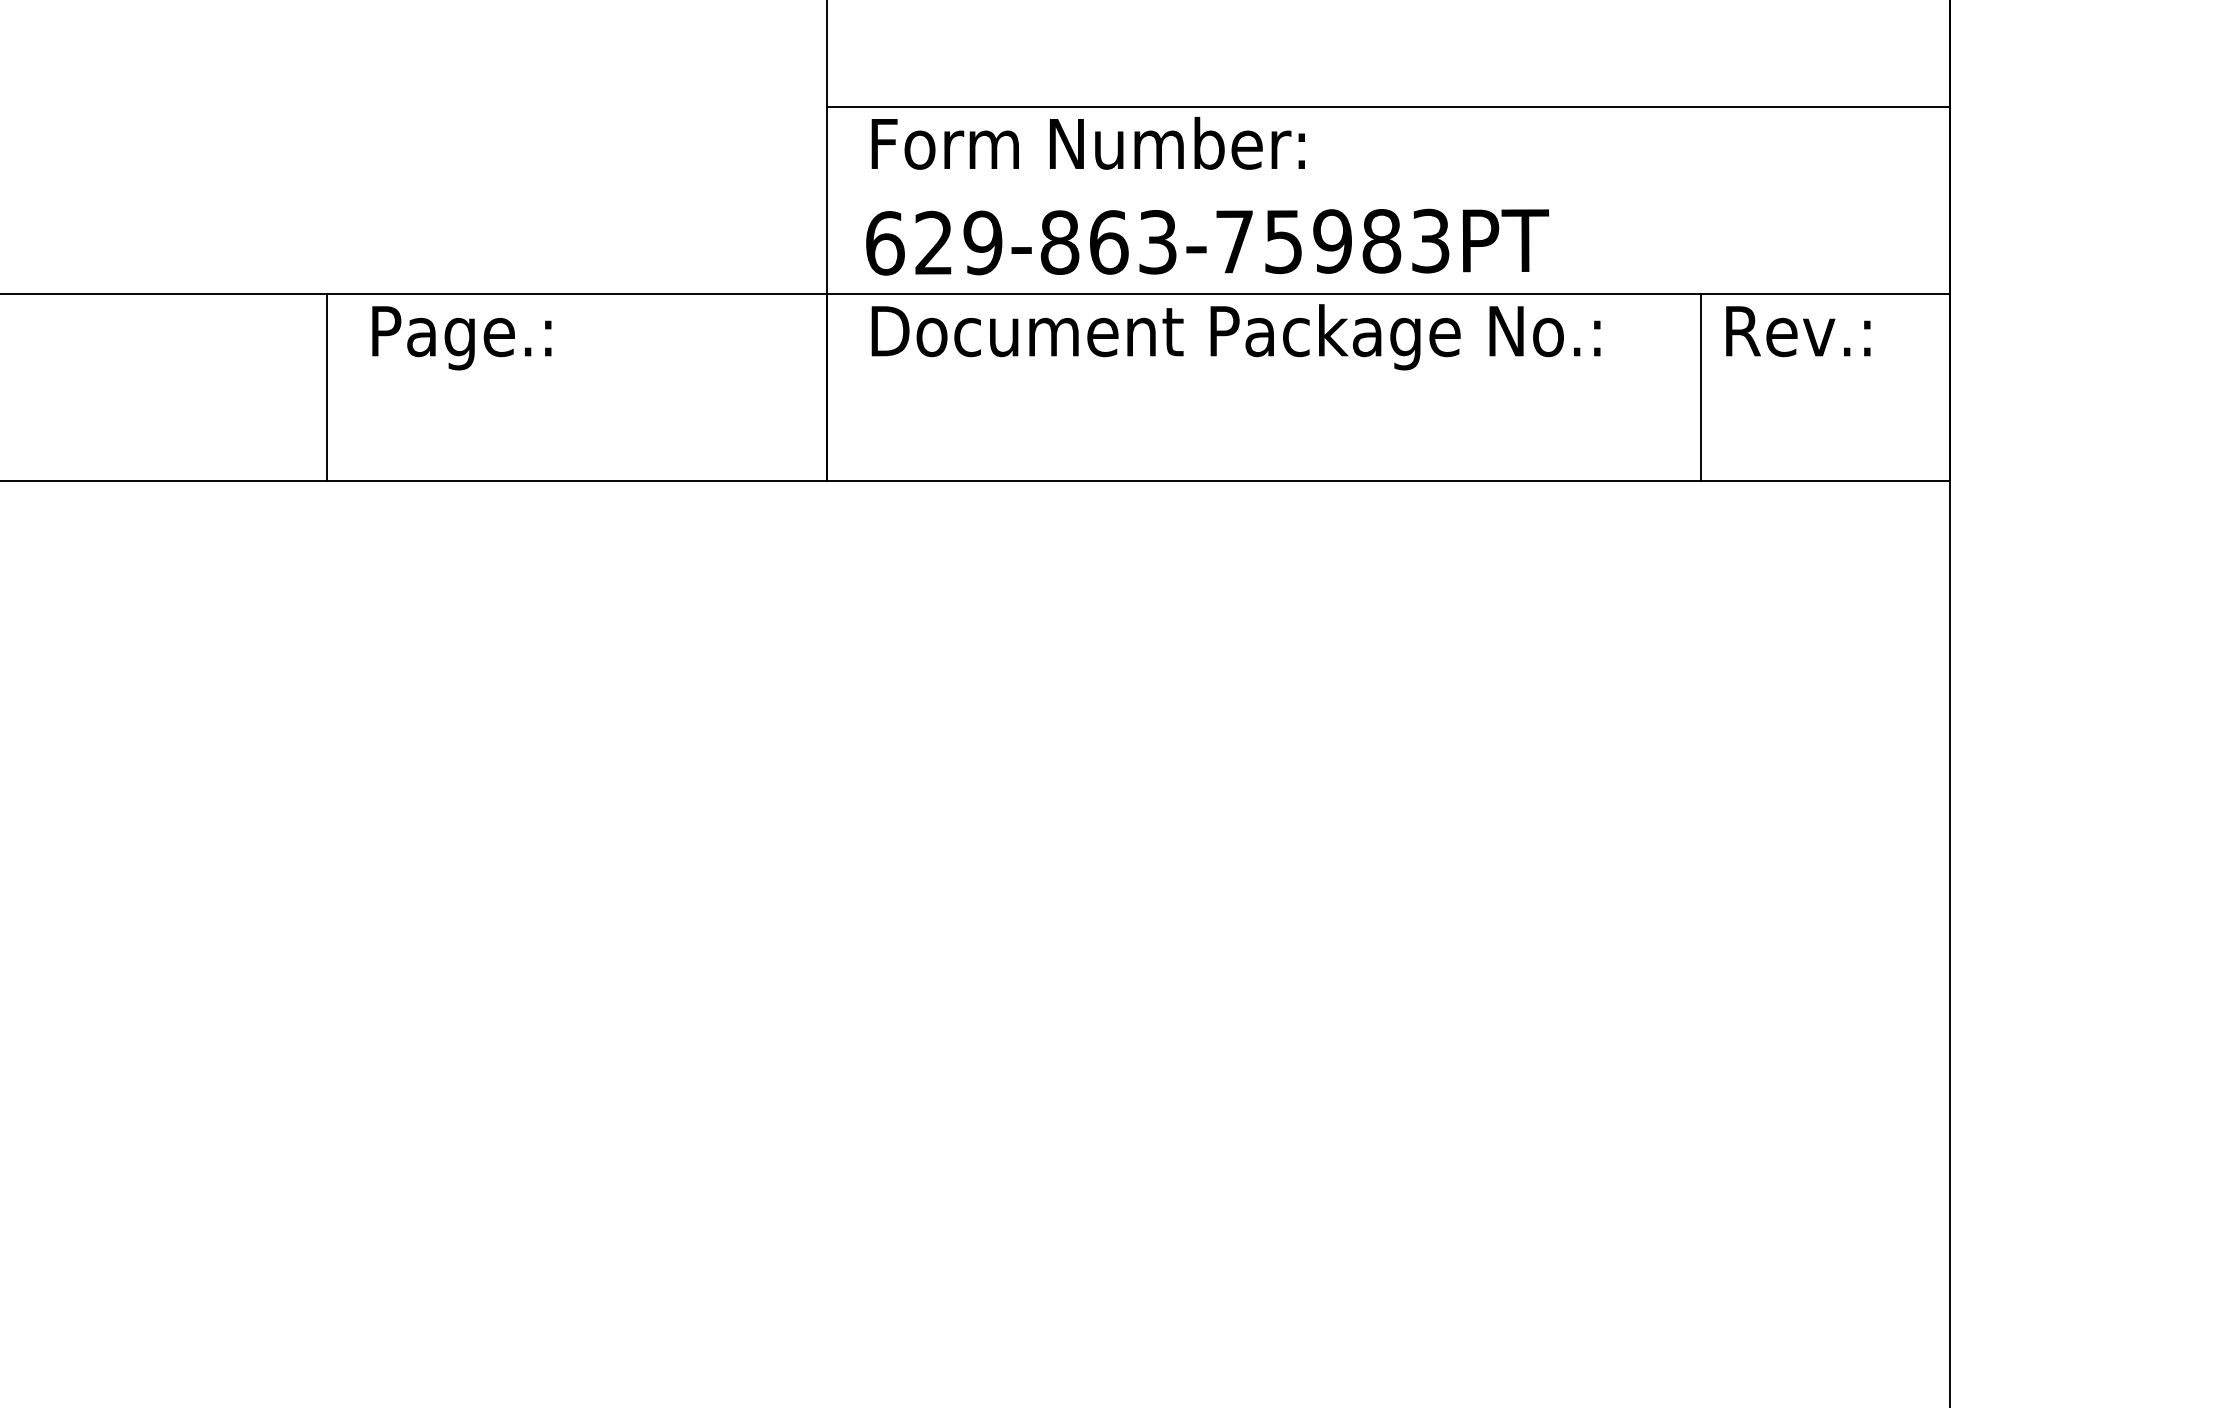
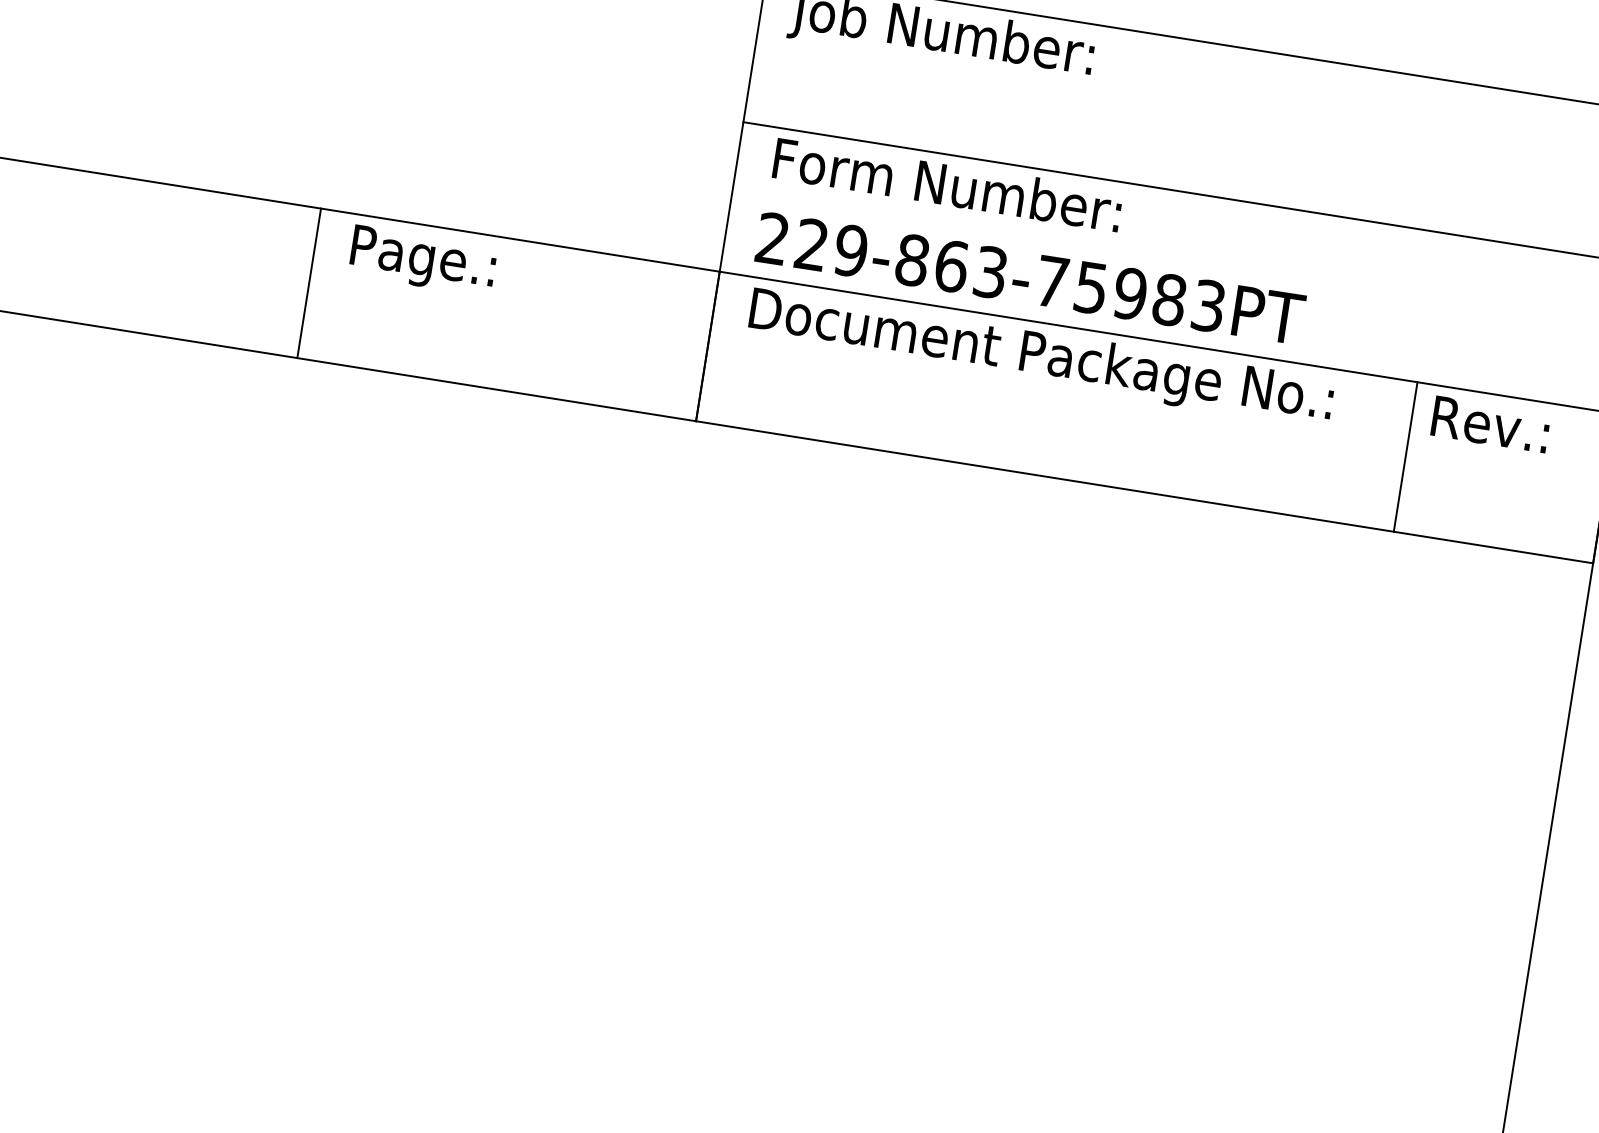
text: (885, 243) -> (773, 239), 629-863-75983PT -> 229-863-75983PT

